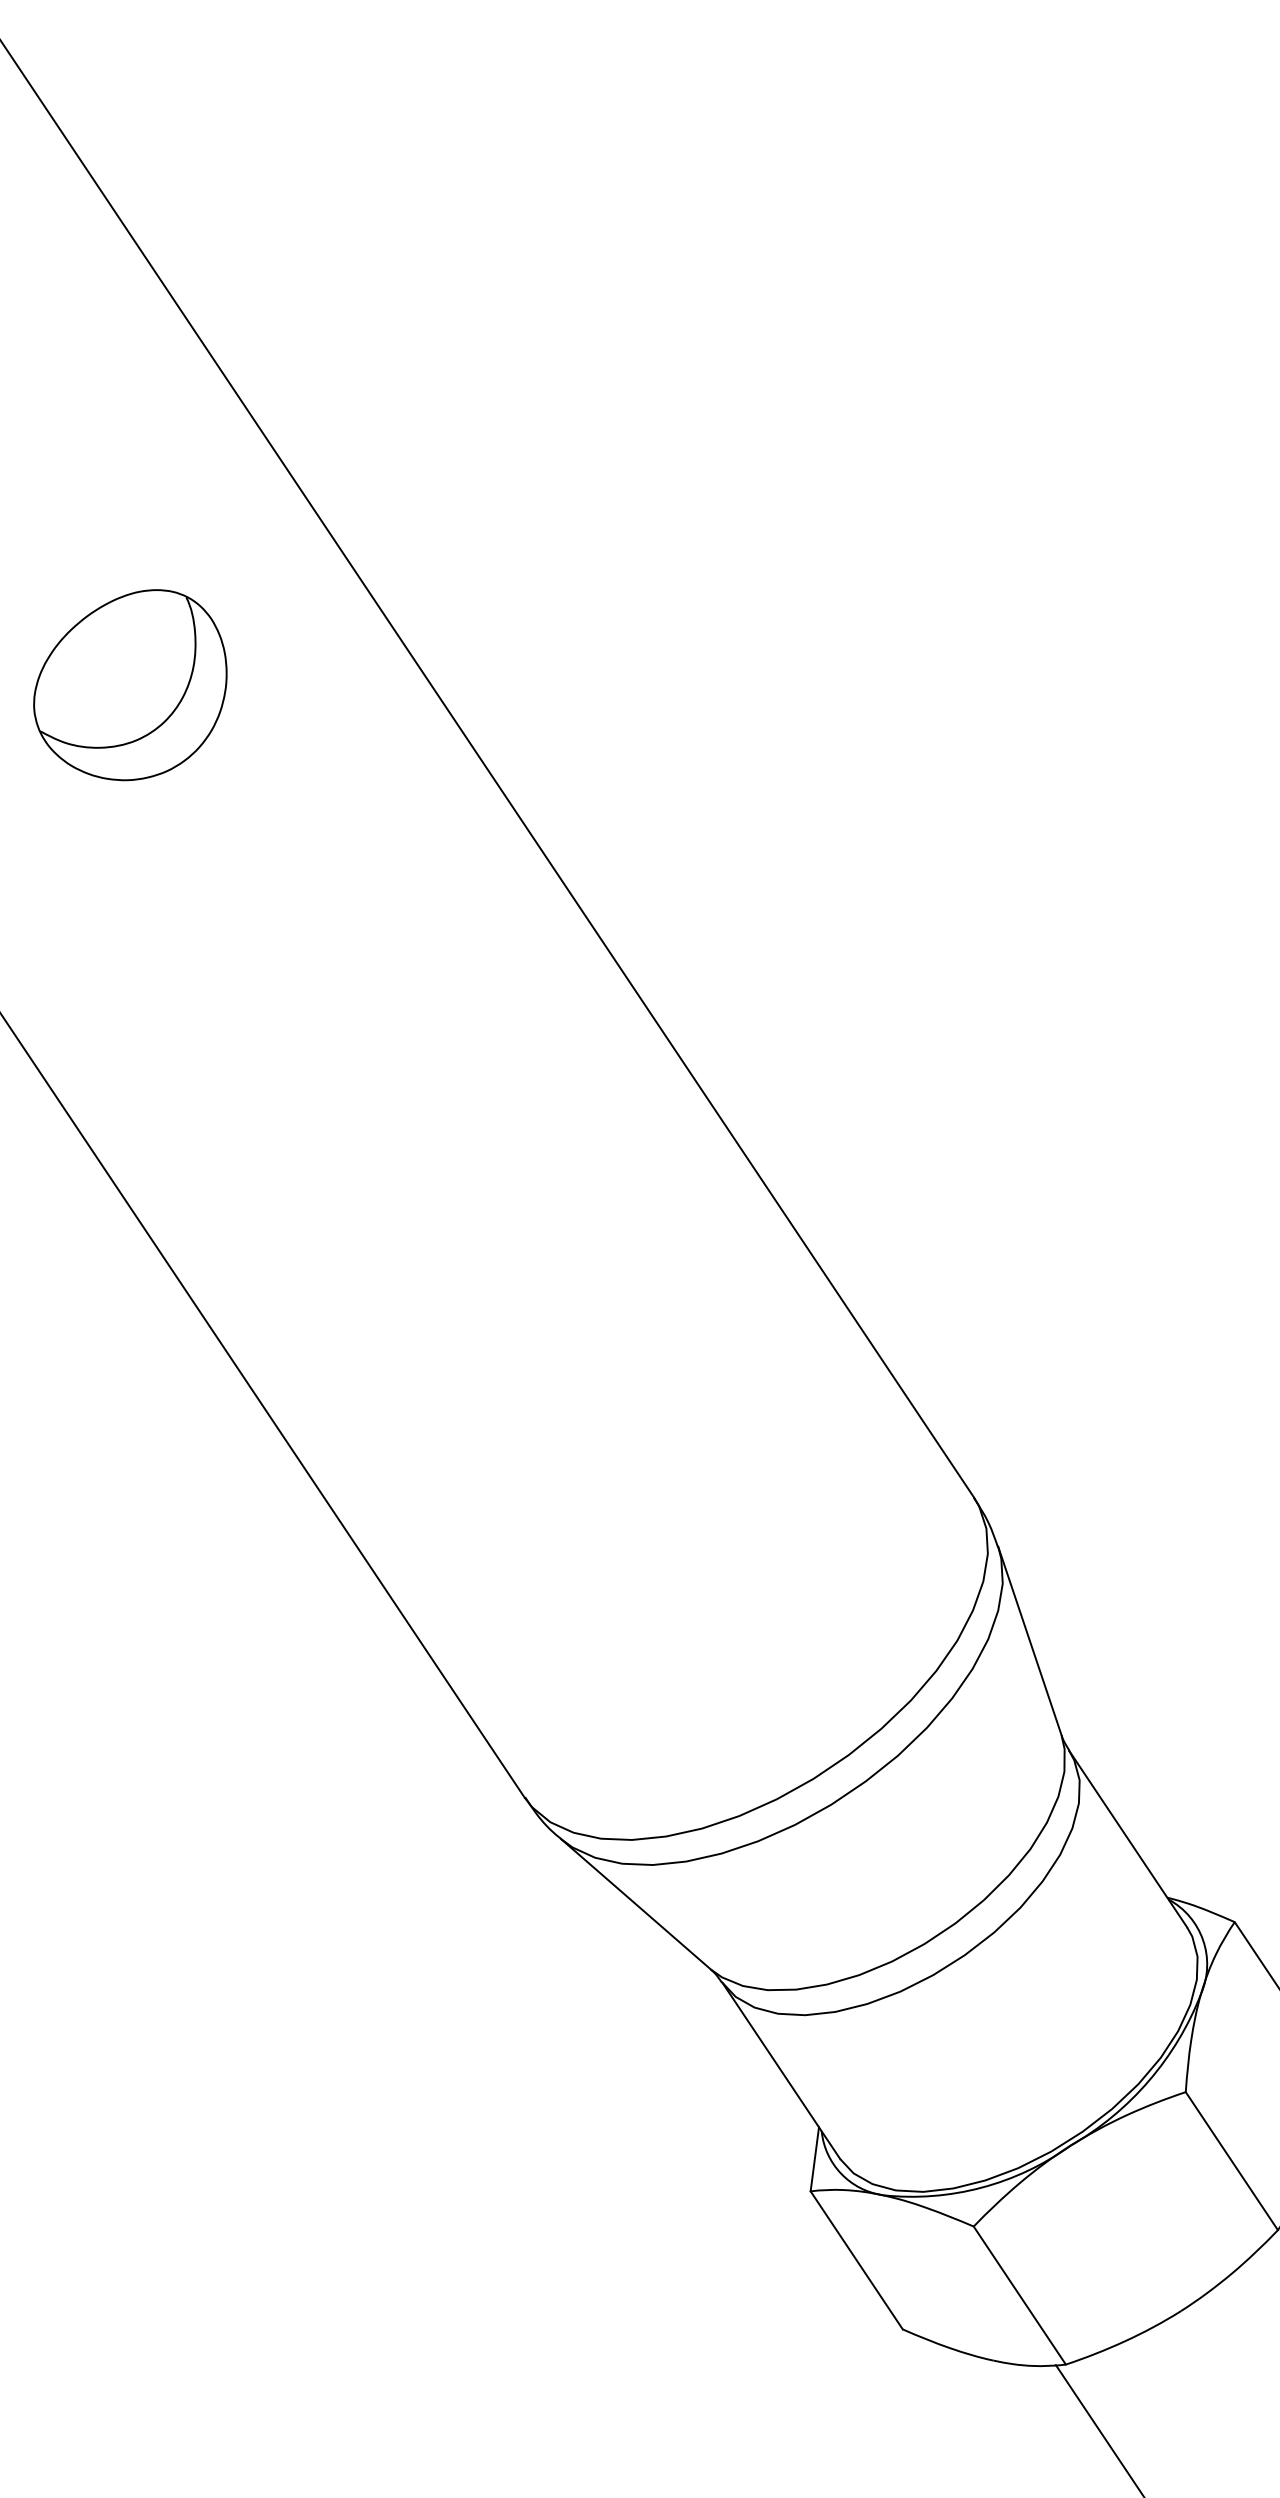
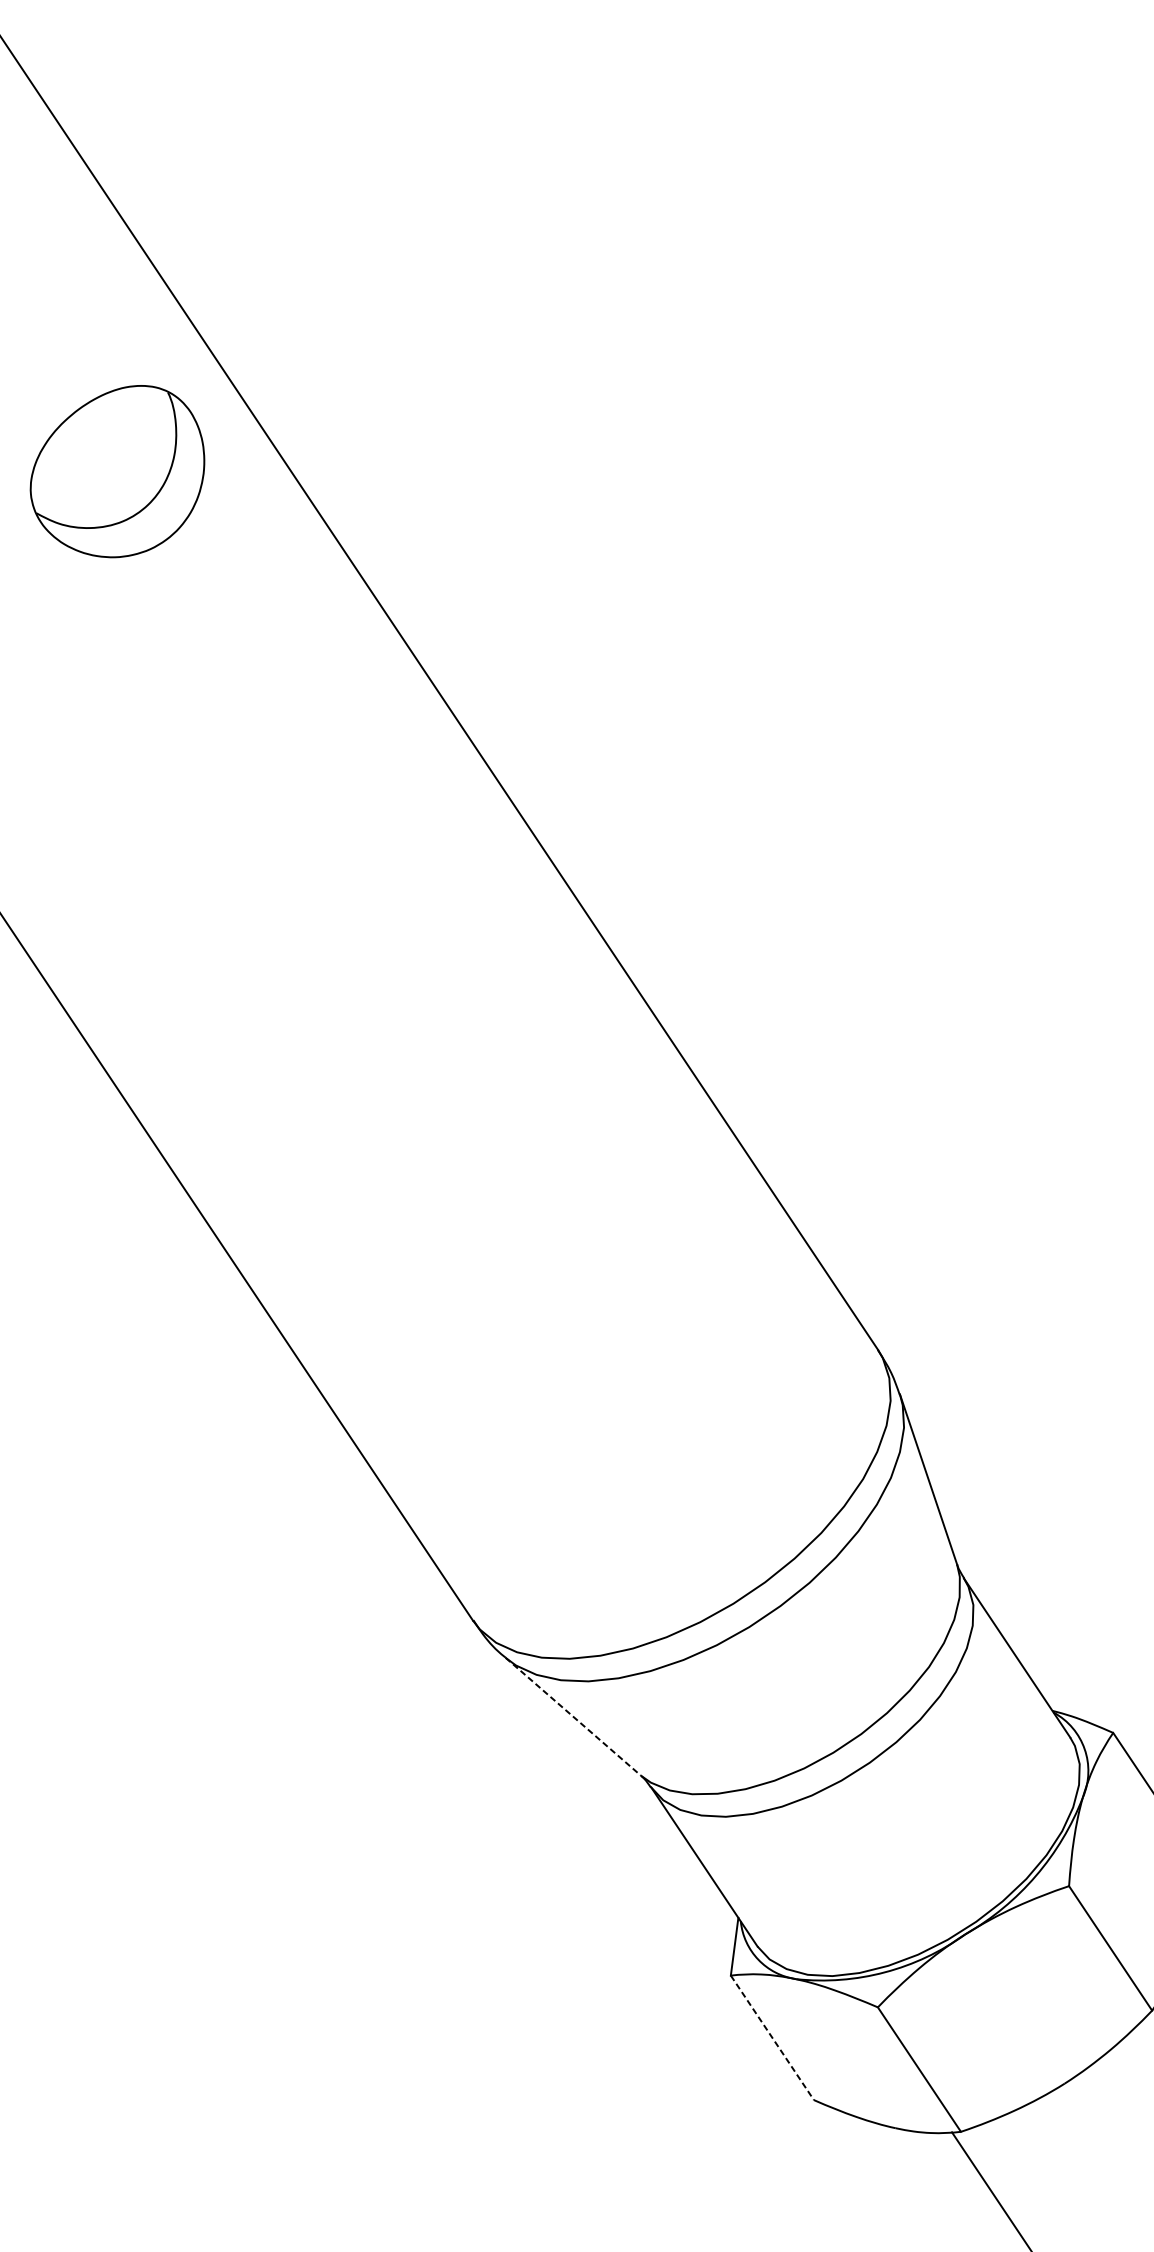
part: (130, 685) -> (117, 471), moved
line: (636, 1904) -> (573, 1716), solid -> dashed
line: (856, 2260) -> (772, 2037), solid -> dashed

